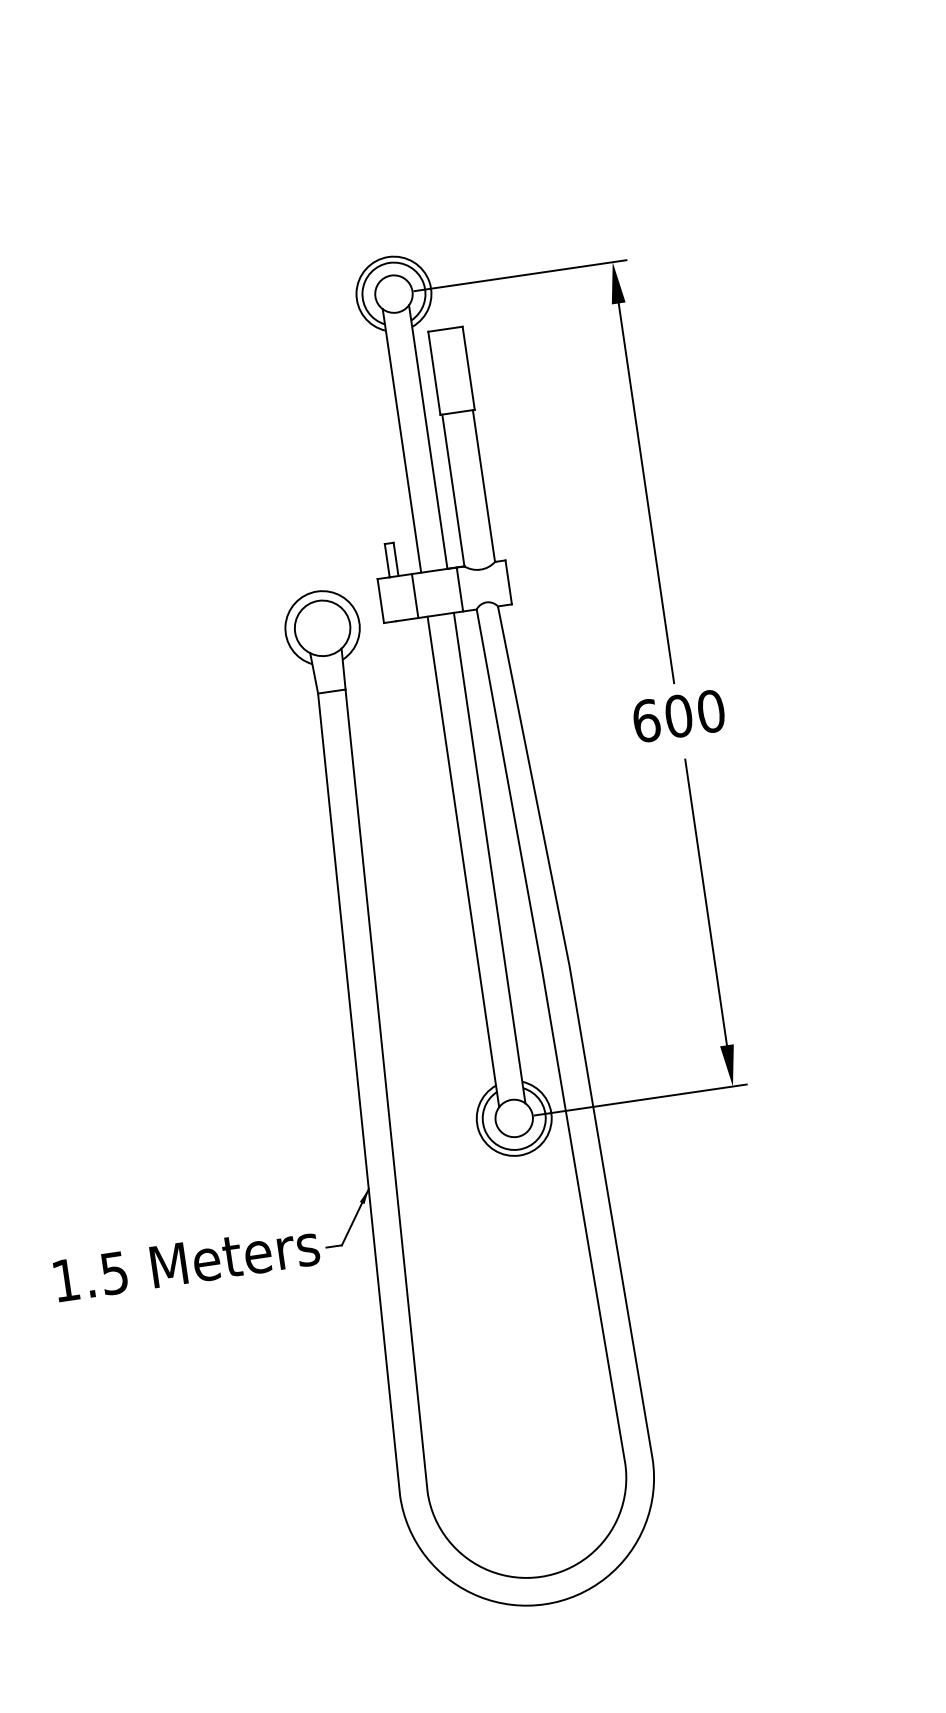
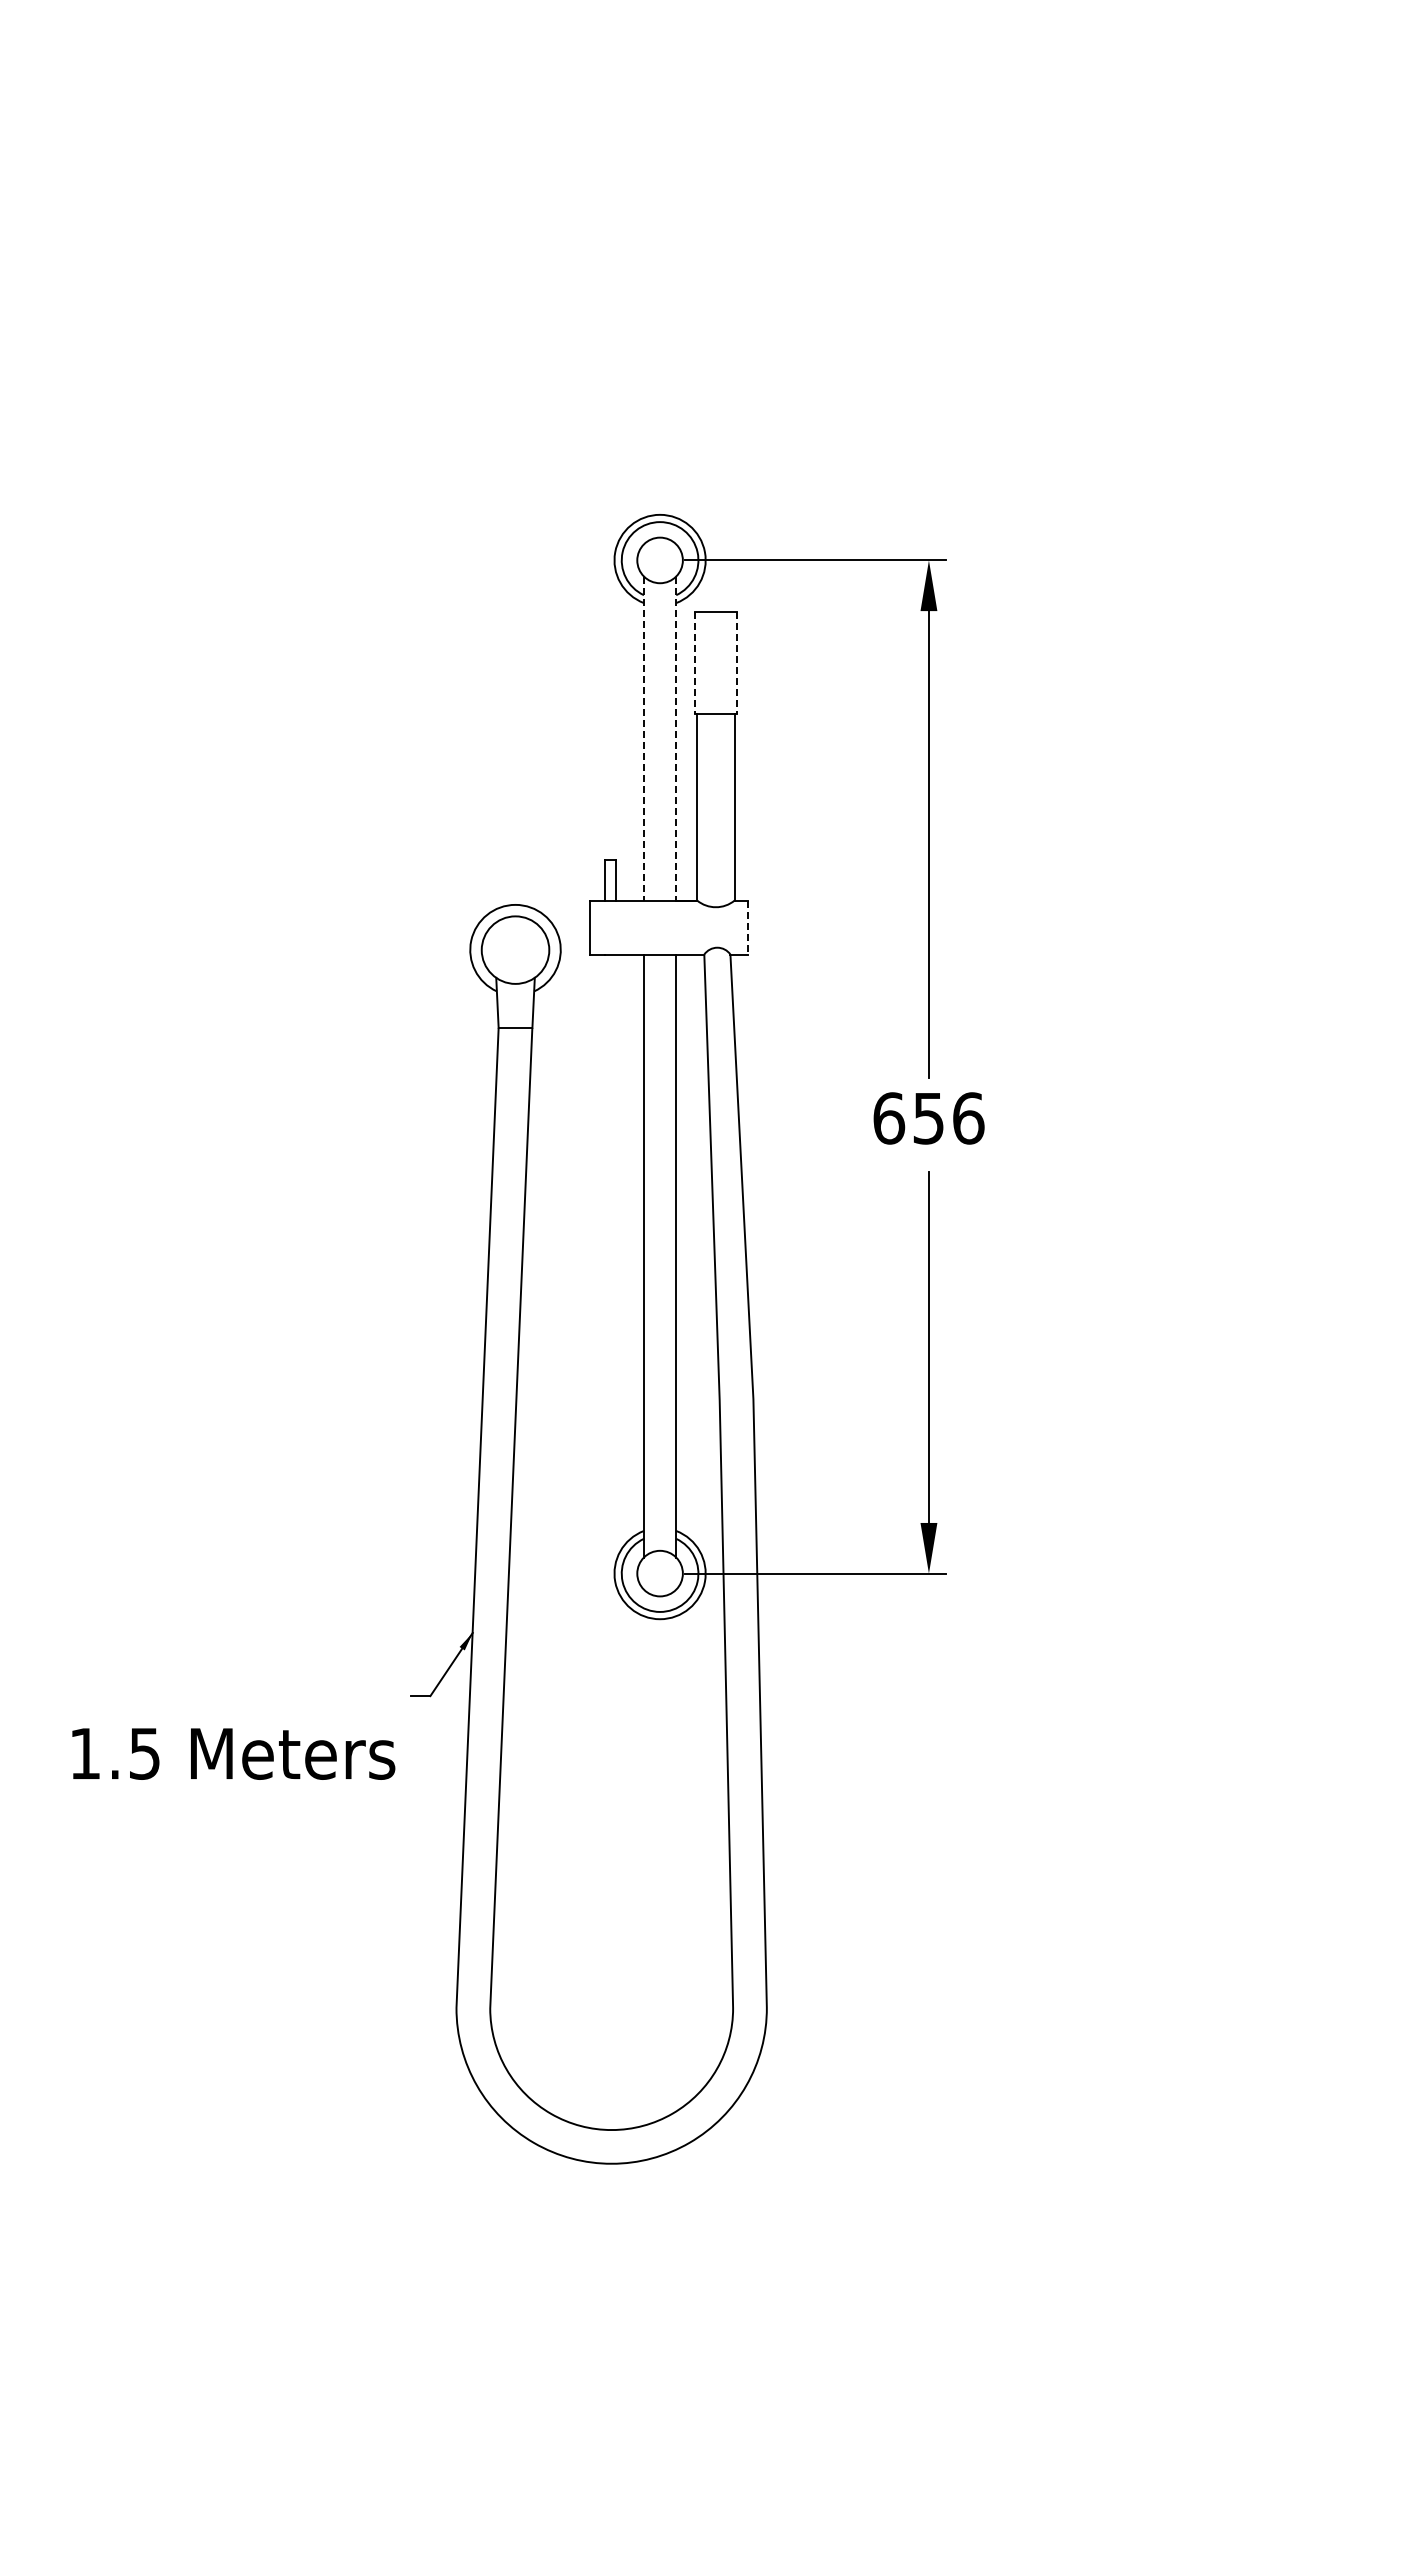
line: (469, 368) -> (737, 663), solid -> dashed
line: (434, 373) -> (694, 663), solid -> dashed
line: (428, 437) -> (676, 738), solid -> dashed
line: (401, 440) -> (643, 738), solid -> dashed
line: (508, 583) -> (747, 928), solid -> dashed
line: (459, 589) -> (687, 927), removed
line: (415, 596) -> (632, 927), removed
text: (694, 713) -> (948, 1118), 600 -> 656
text: (186, 1262) -> (233, 1753), moved

